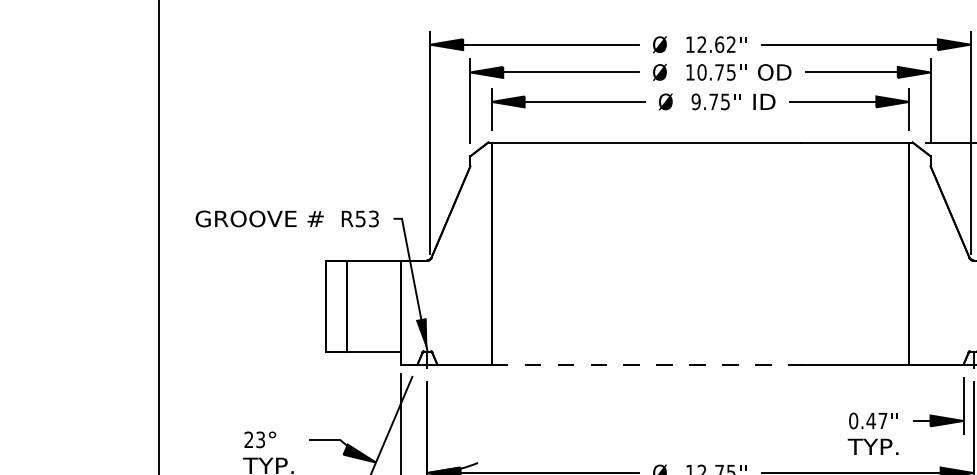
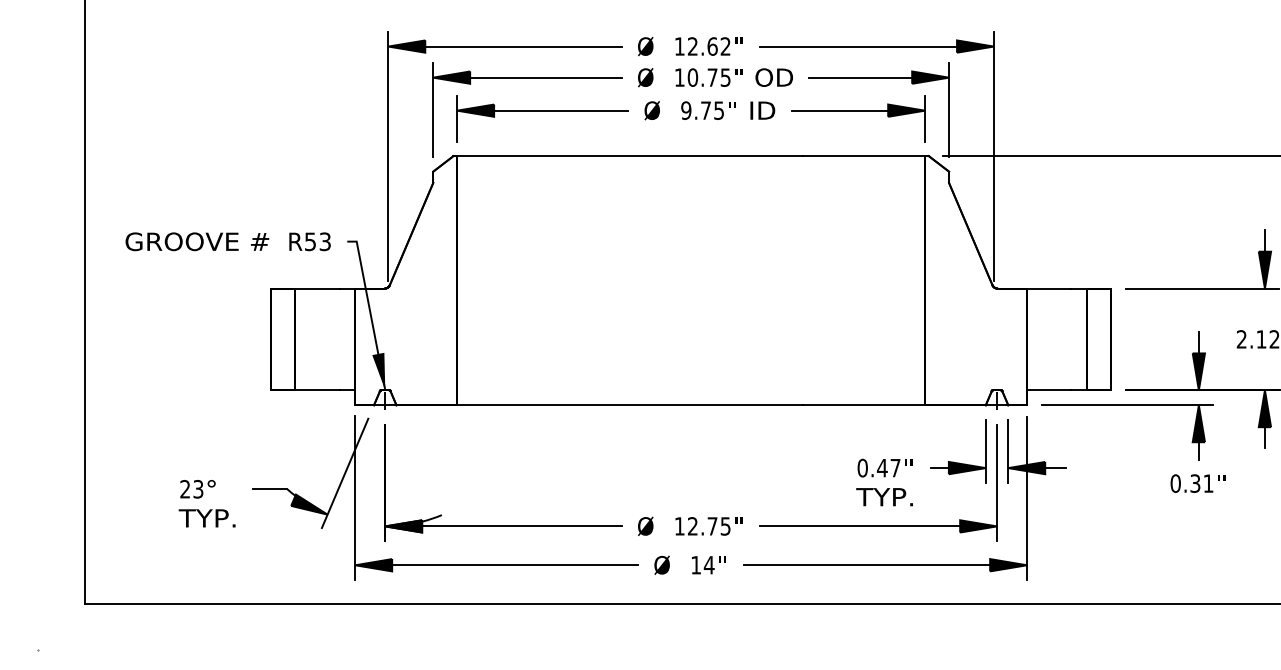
line: (646, 365) -> (630, 405), dashed -> solid

